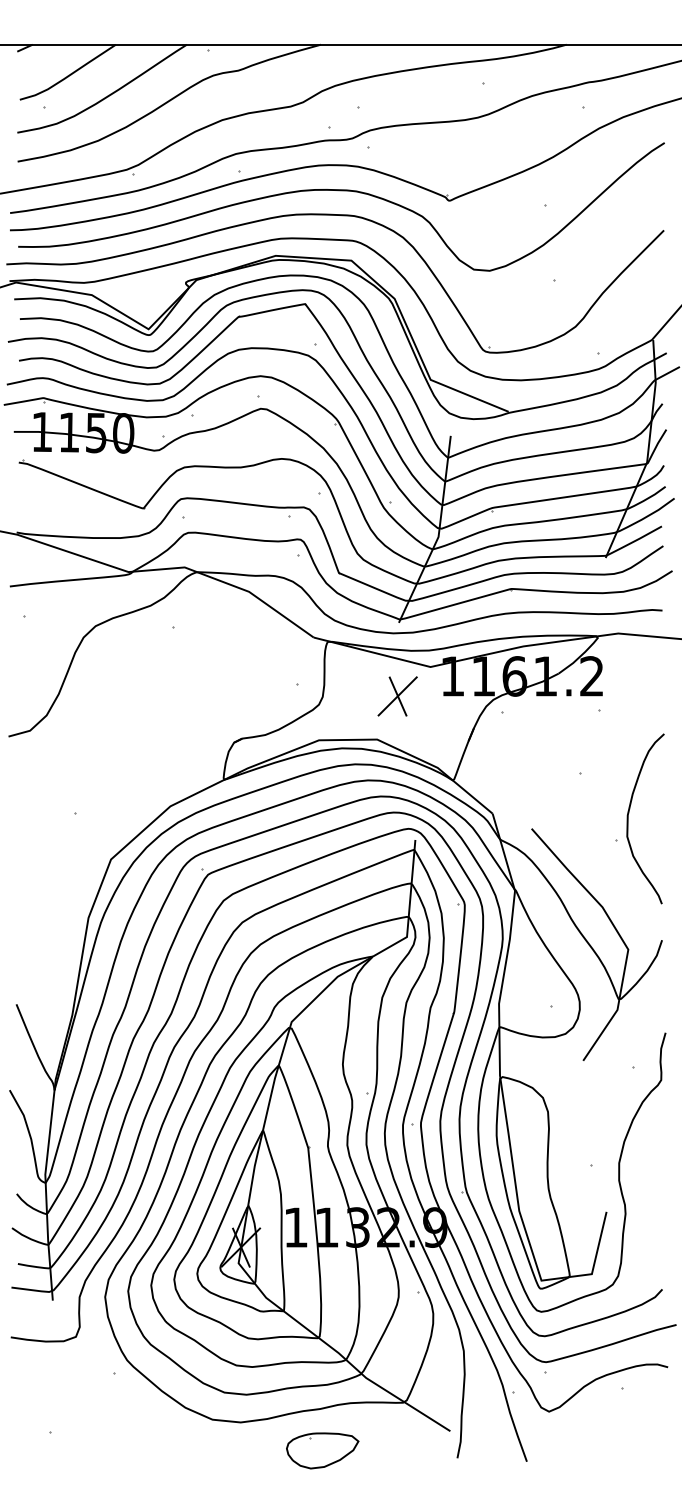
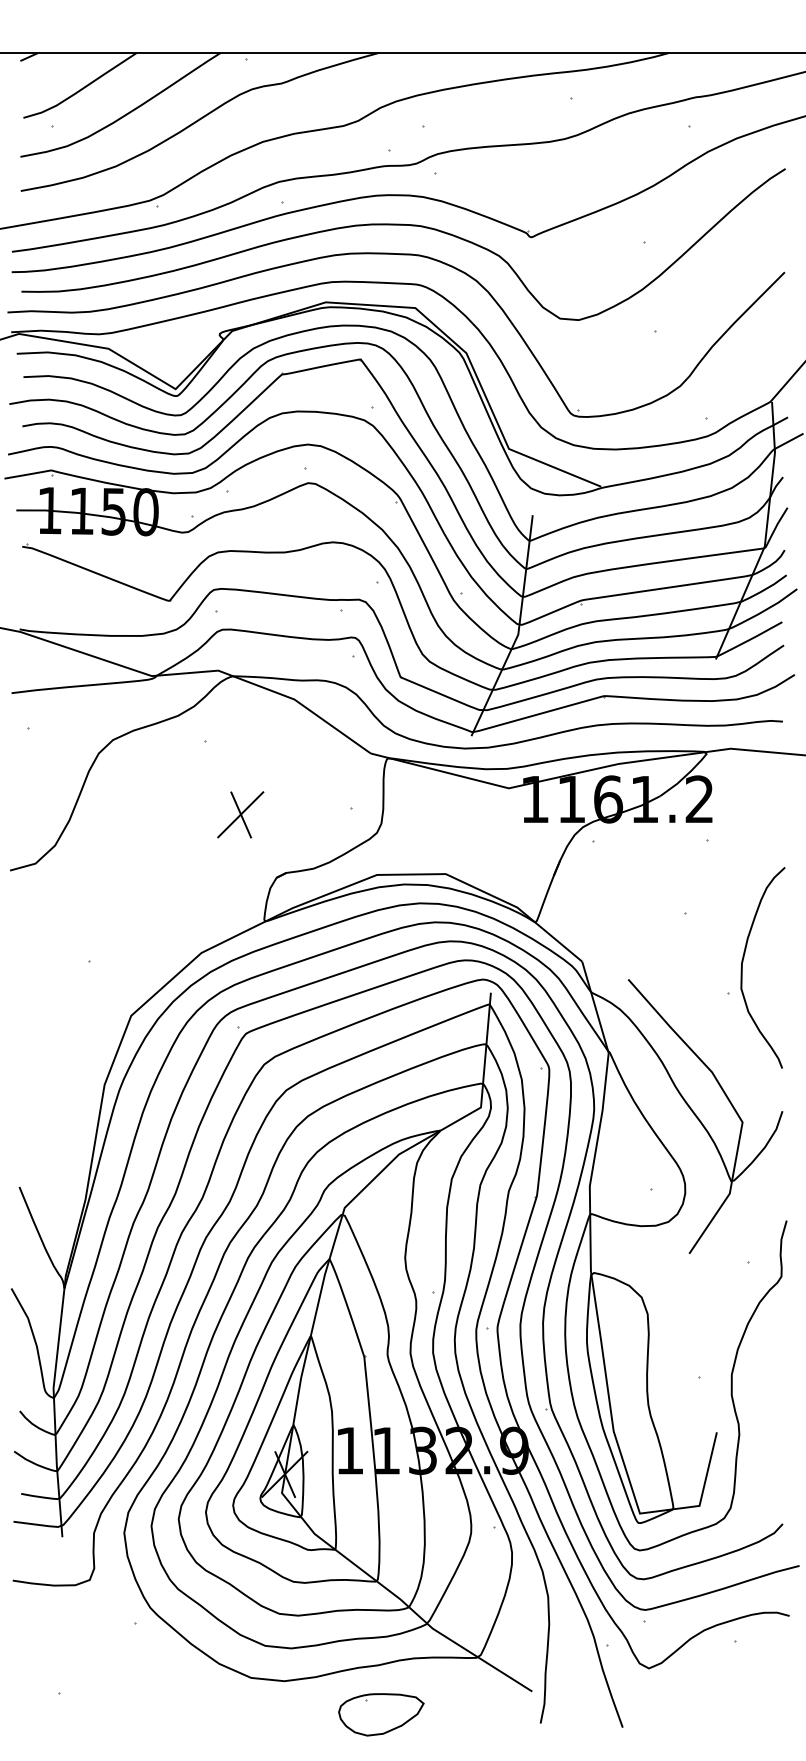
part: (397, 696) -> (240, 814), moved

